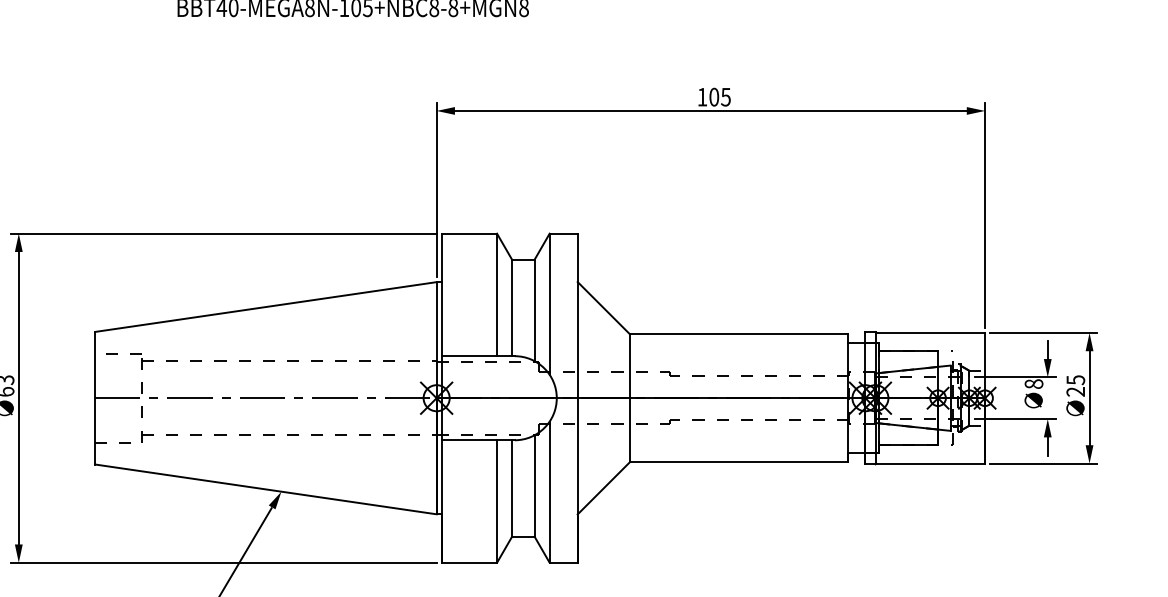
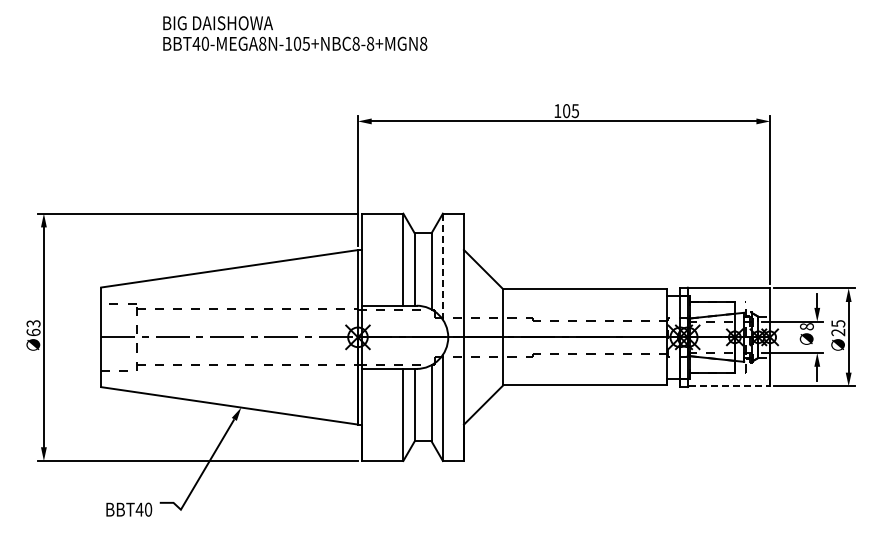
line: (549, 305) -> (442, 267), solid -> dashed
line: (930, 463) -> (729, 386), solid -> dashed

